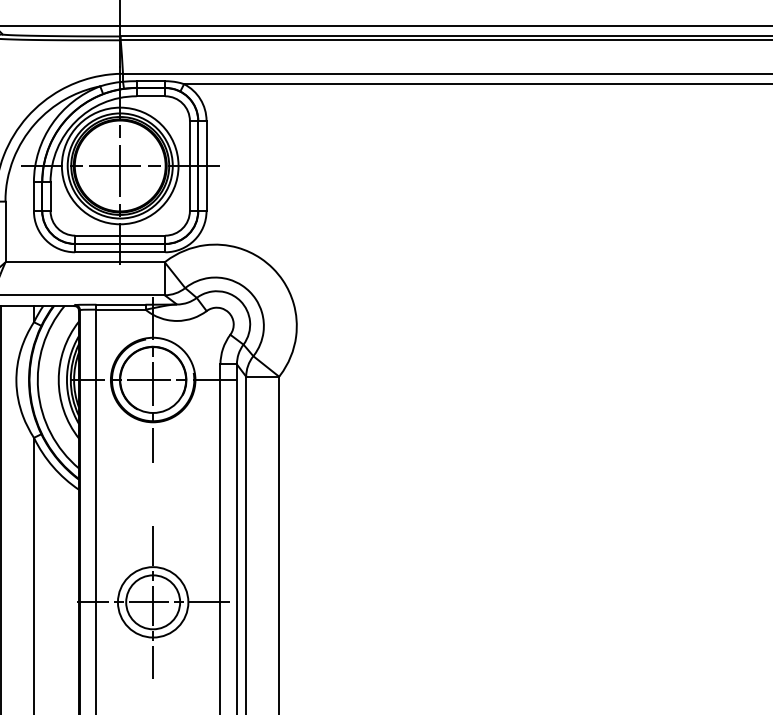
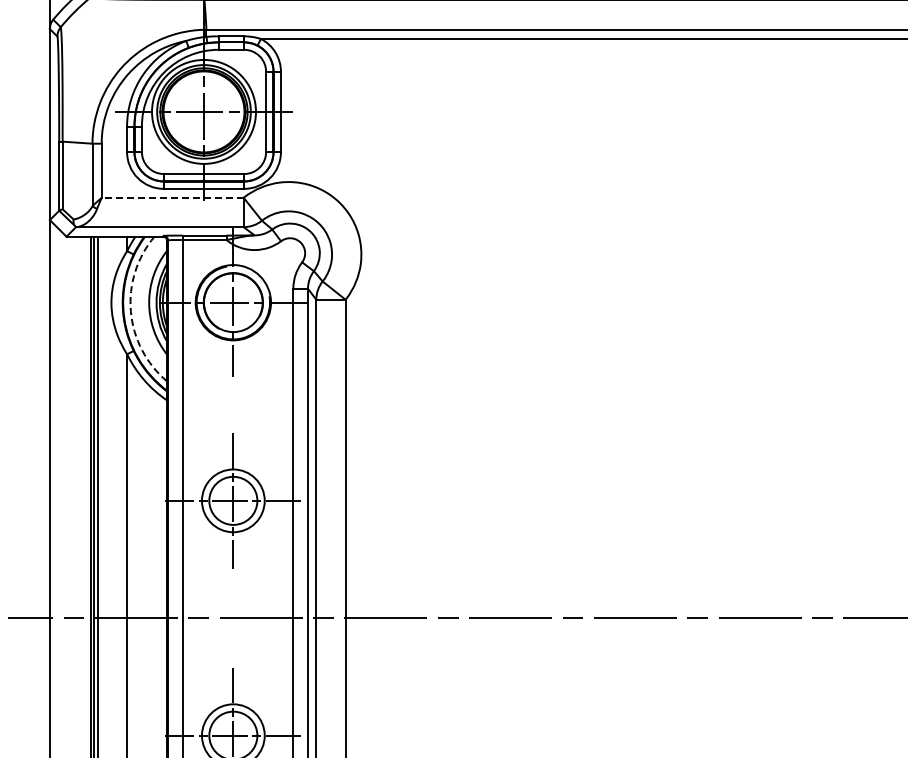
line: (84, 261) -> (172, 197), solid -> dashed
arc: (37, 389) -> (130, 311), solid -> dashed

